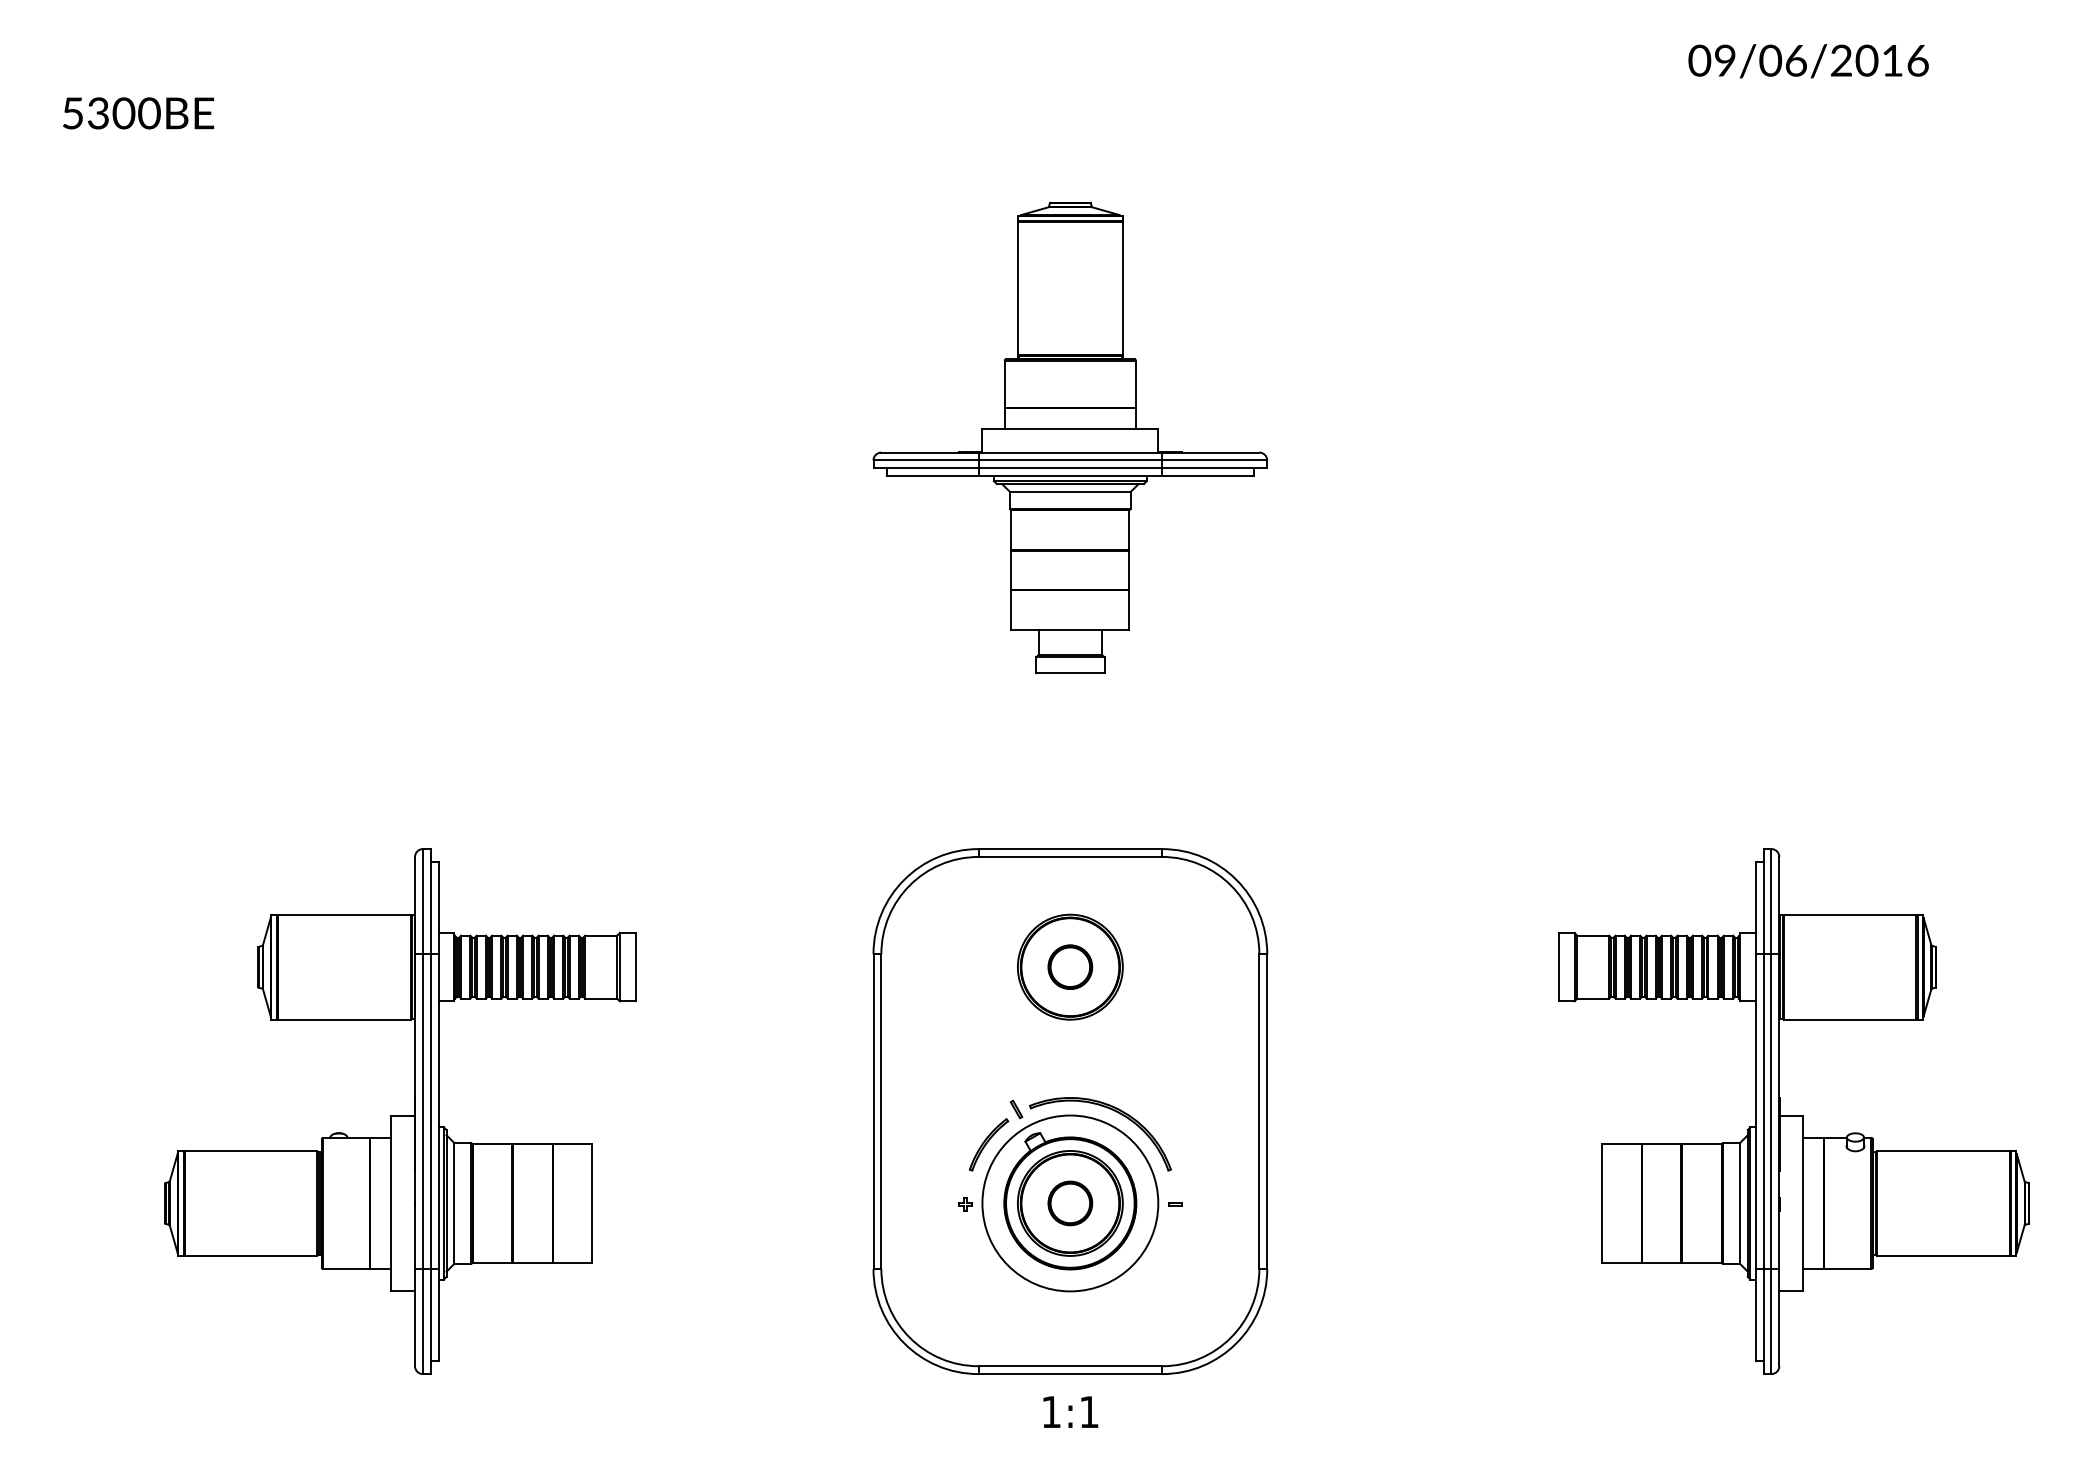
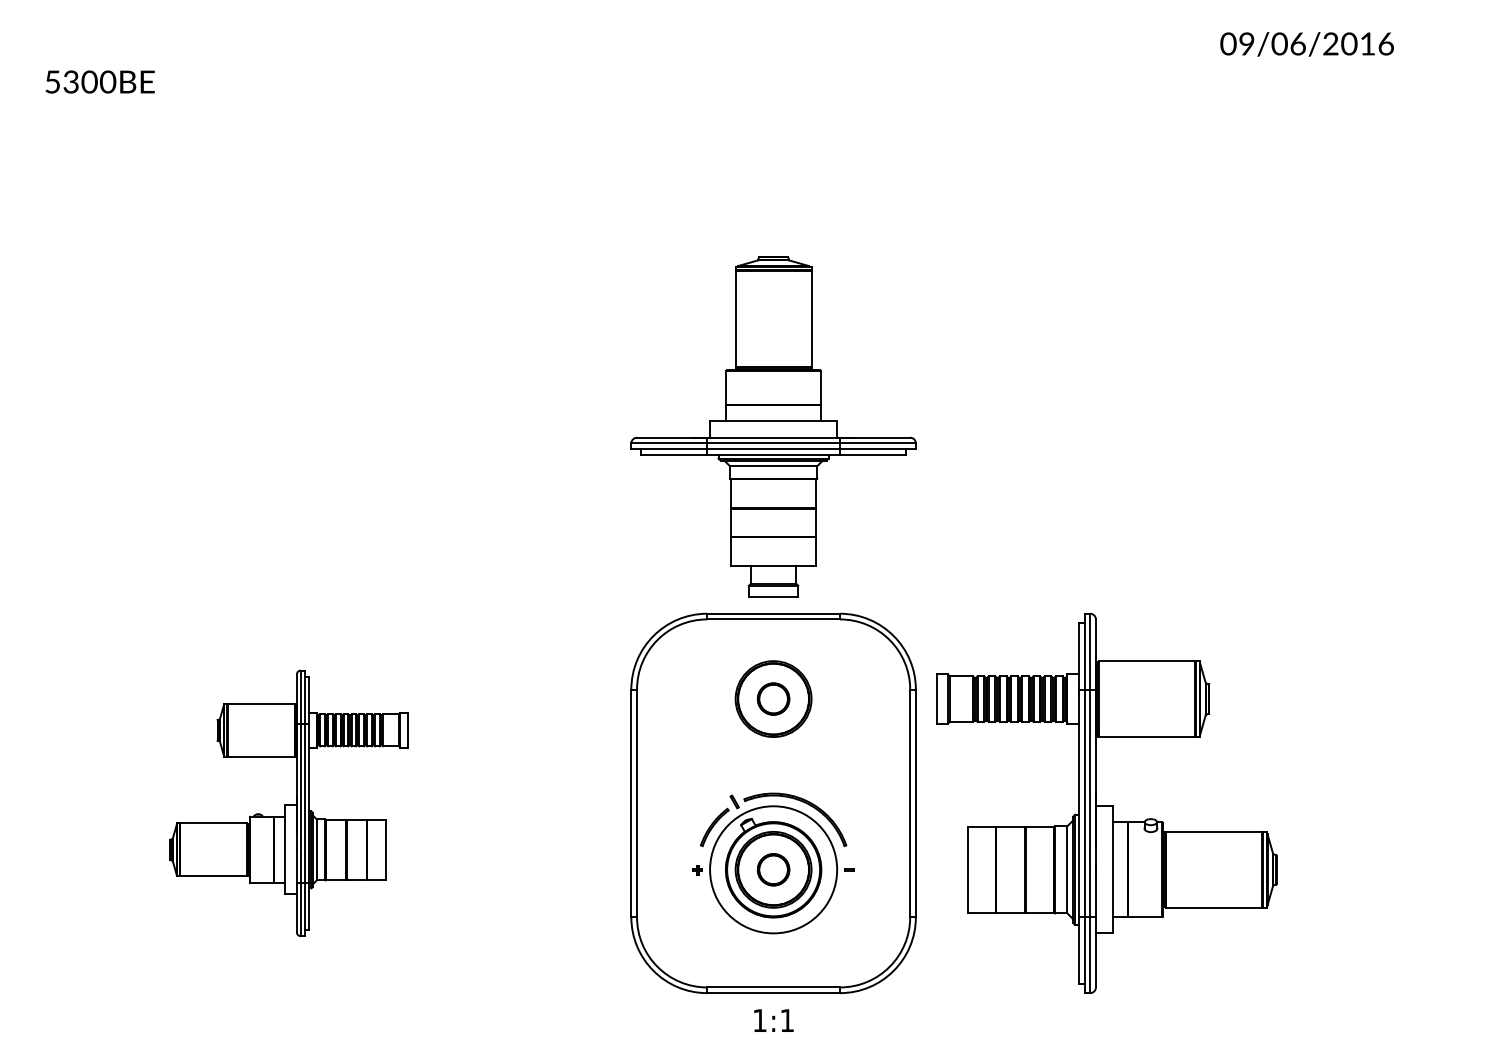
part: (1070, 437) -> (773, 426), moved
part: (400, 1111) -> (289, 803), size x0.7
part: (1793, 1111) -> (1106, 803), moved

